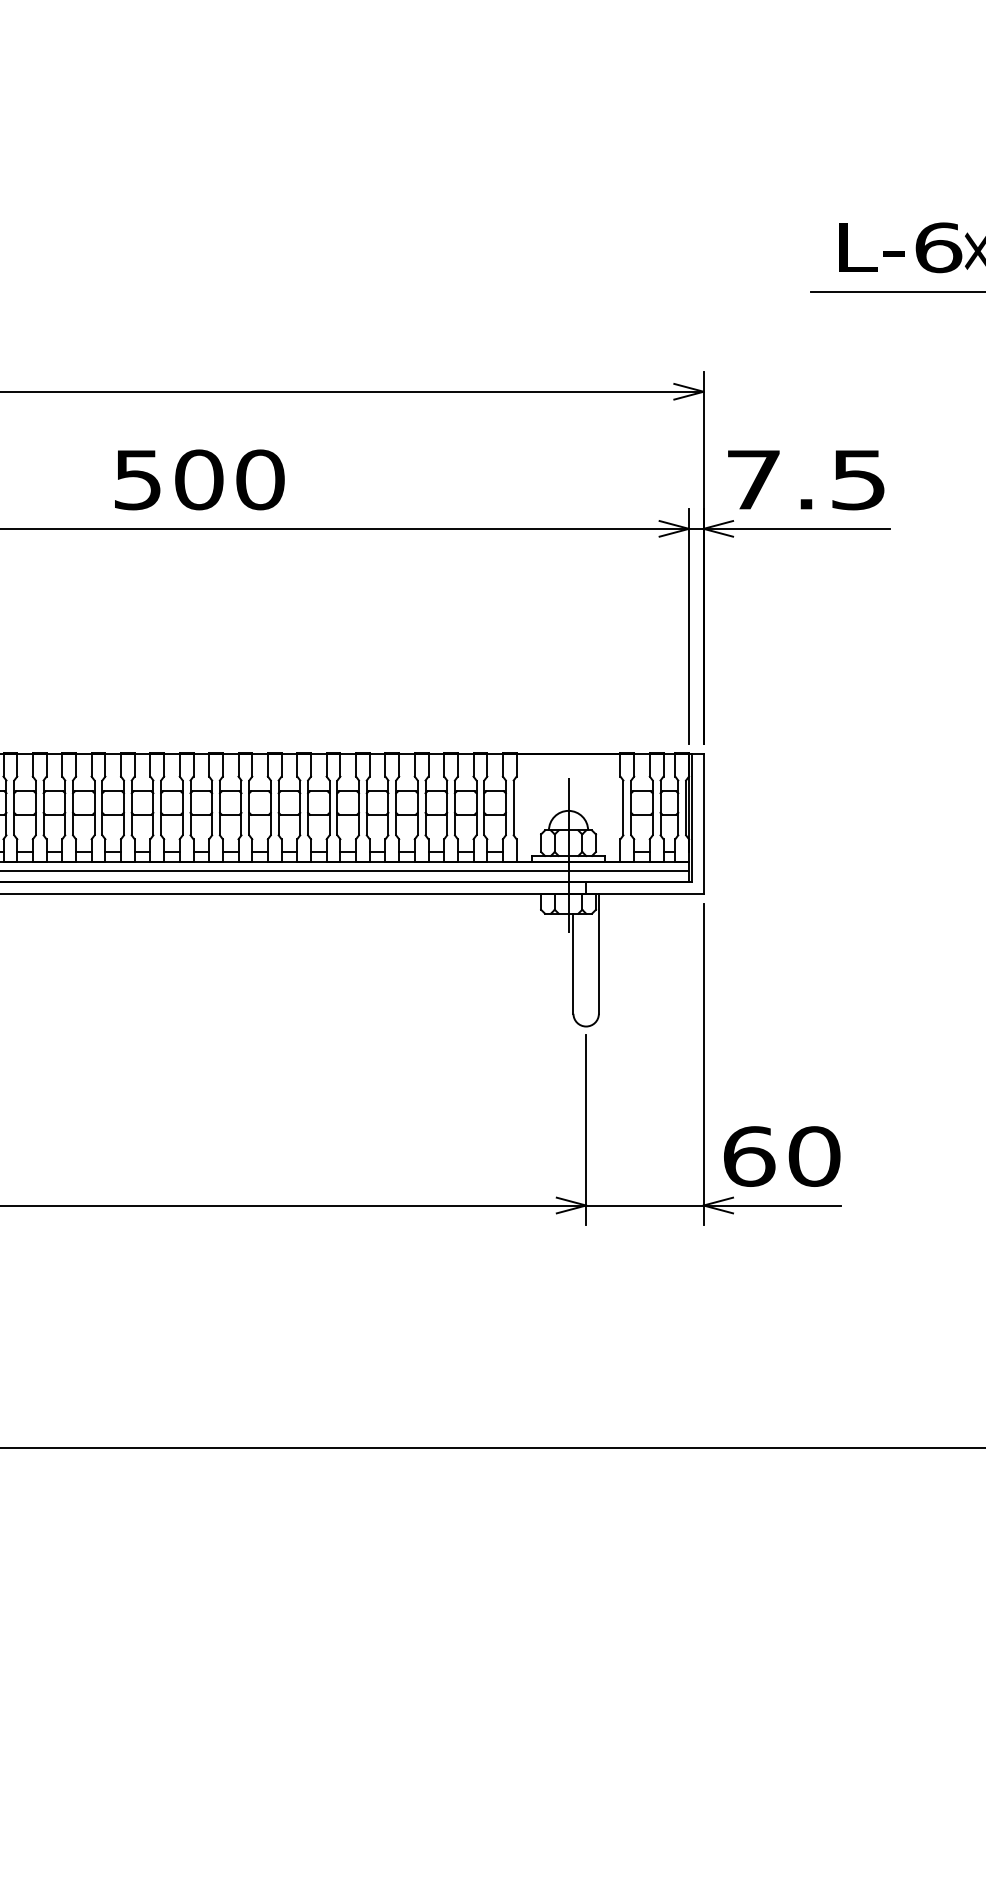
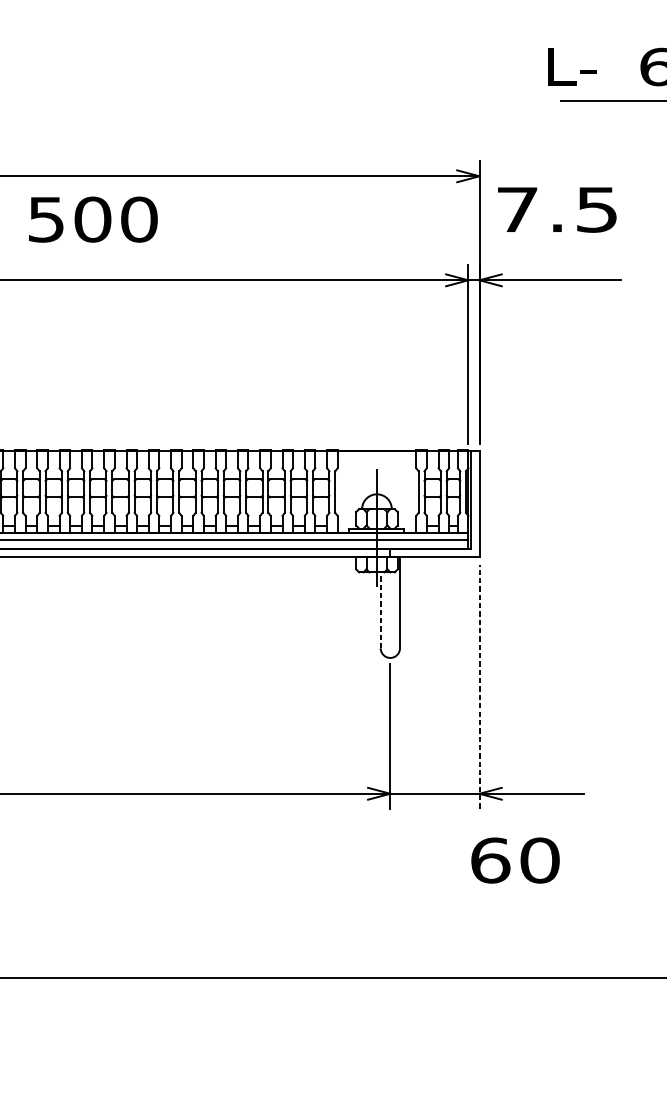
text: (871, 247) -> (571, 66), moved
text: (199, 479) -> (93, 219), moved
text: (806, 480) -> (557, 210), moved
line: (573, 963) -> (380, 610), solid -> dashed
line: (703, 1064) -> (479, 686), solid -> dashed
text: (782, 1156) -> (515, 860), moved

